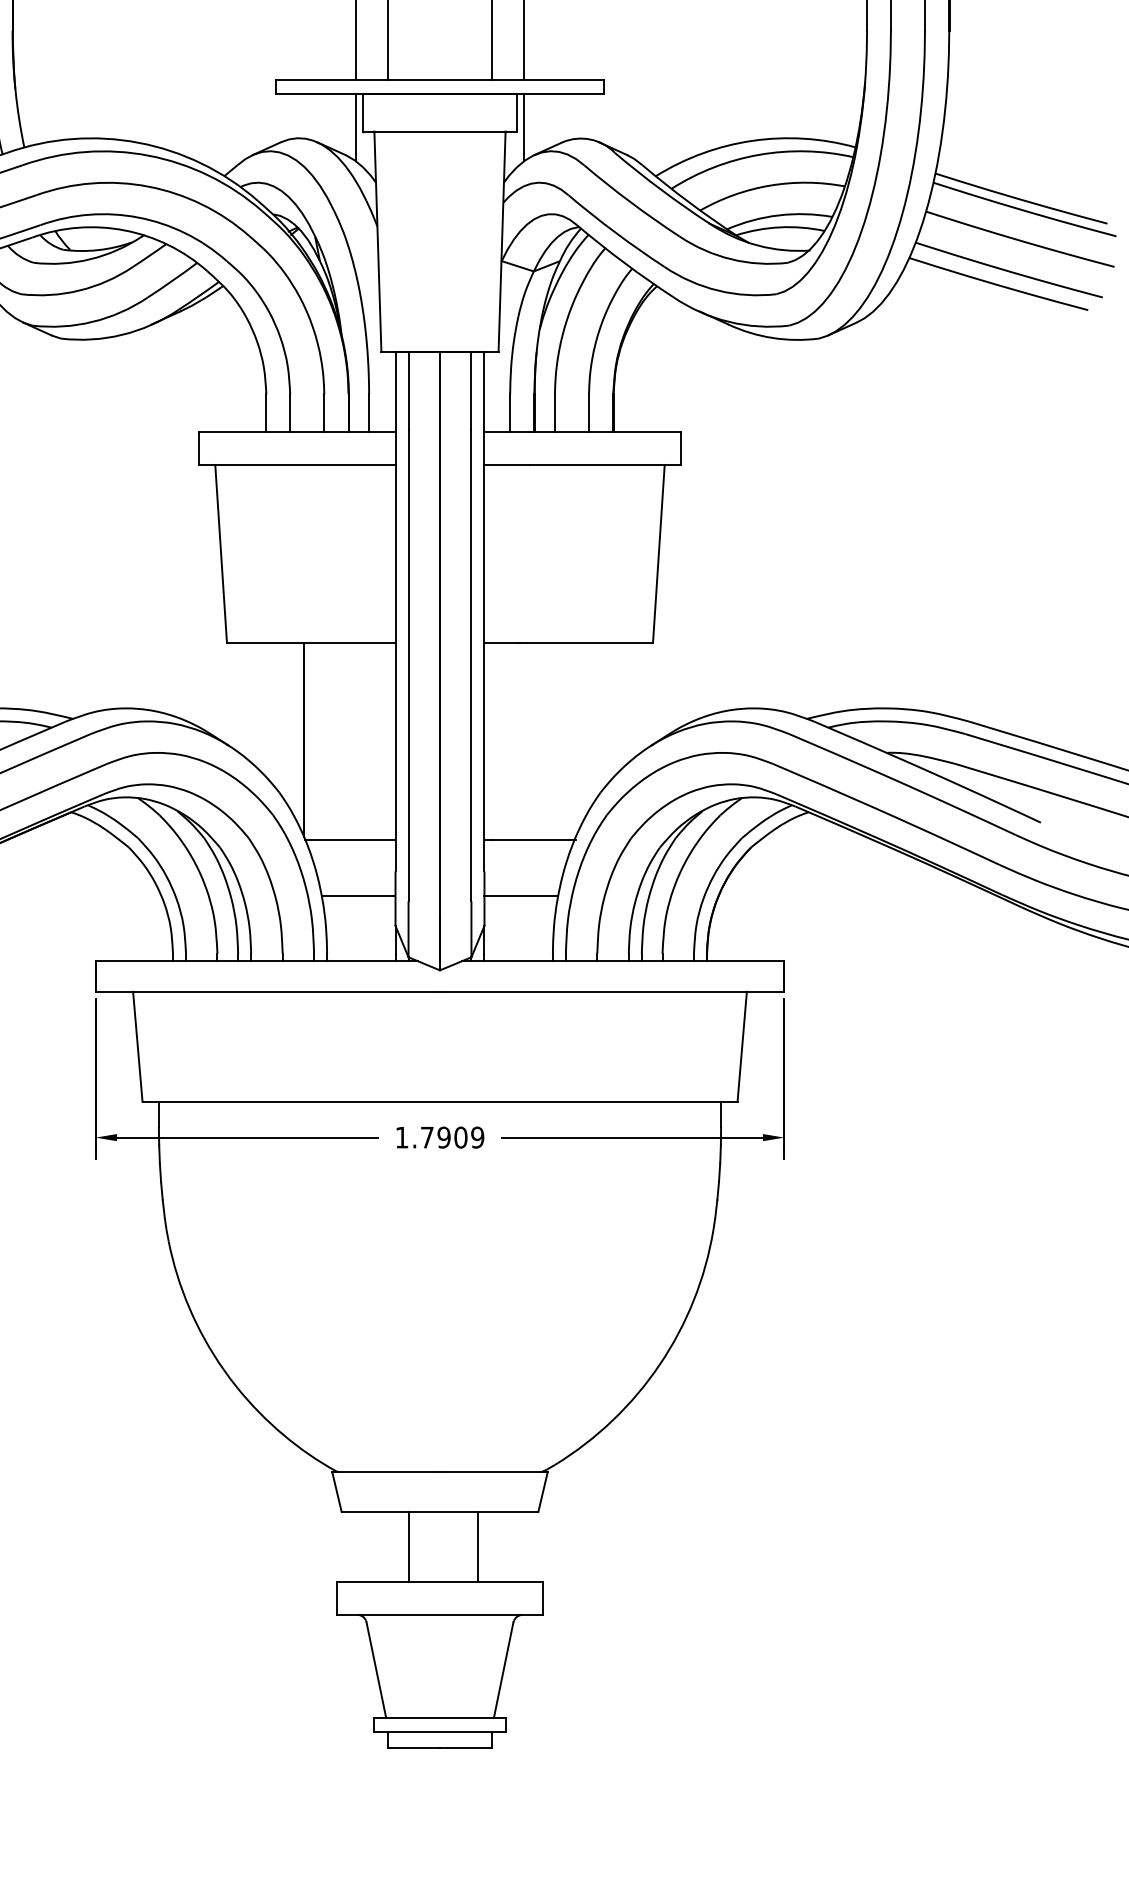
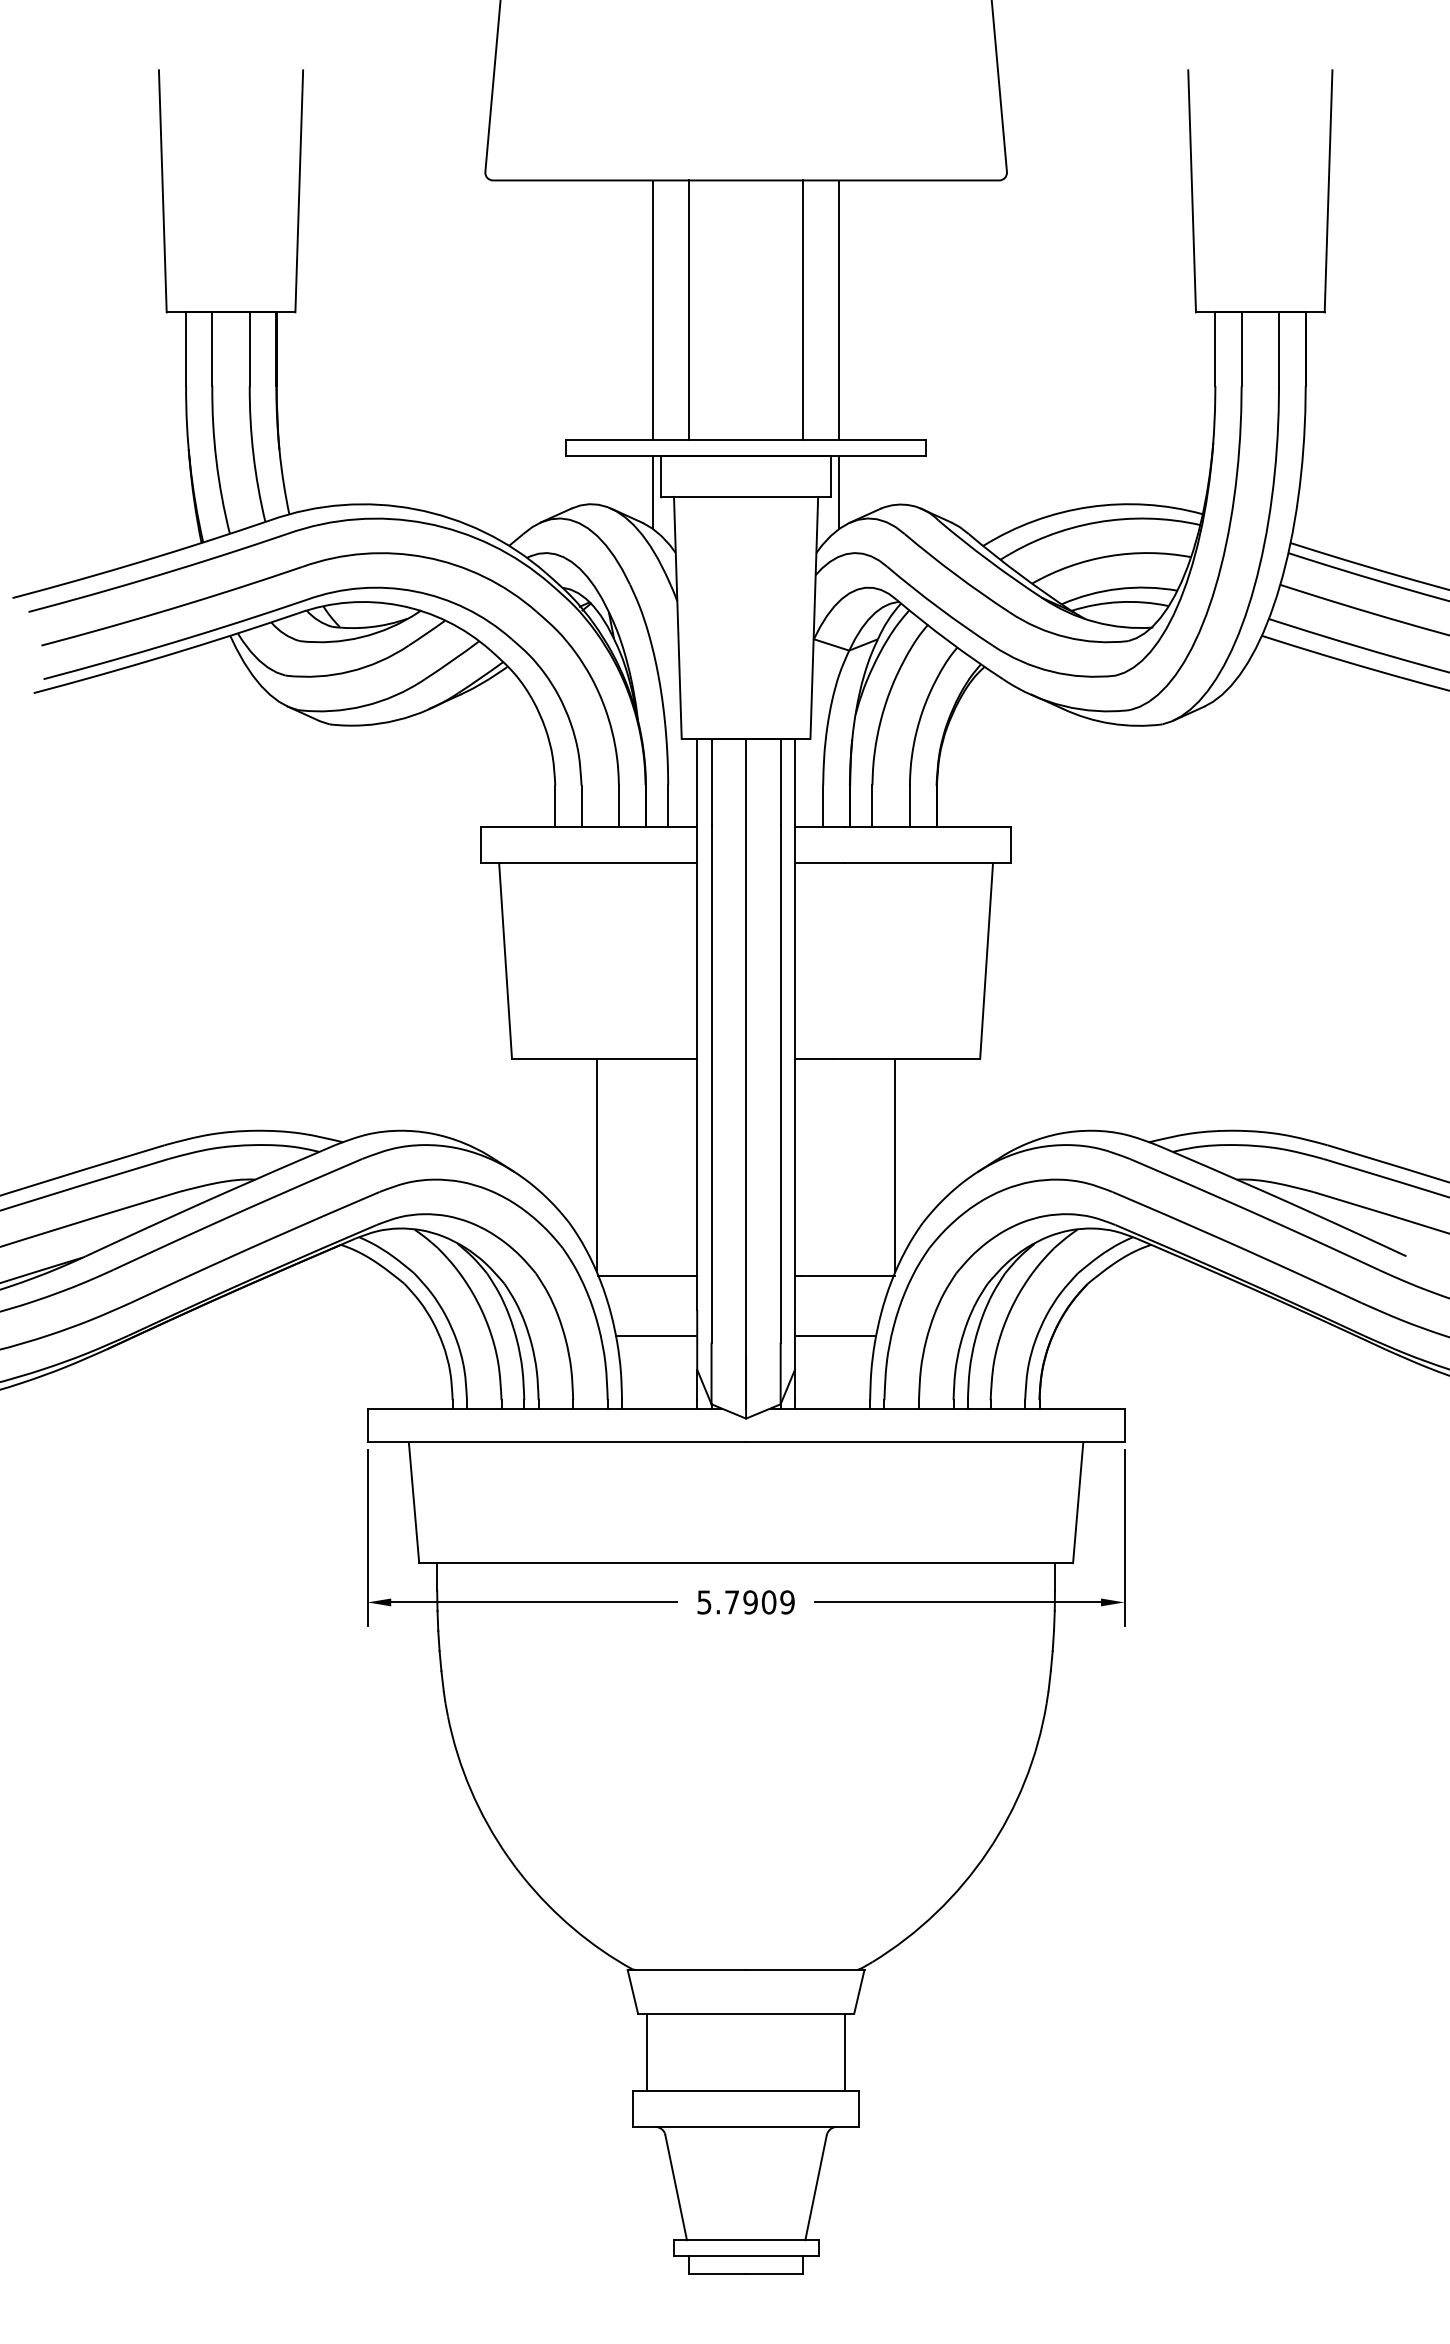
line: (575, 740) -> (895, 1165), added
text: (402, 1137) -> (704, 1602), 1.7909 -> 5.7909
line: (408, 1546) -> (646, 2051), moved
line: (478, 1546) -> (845, 2051), moved

